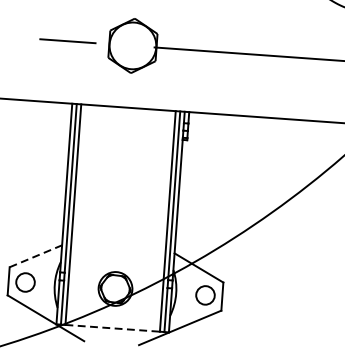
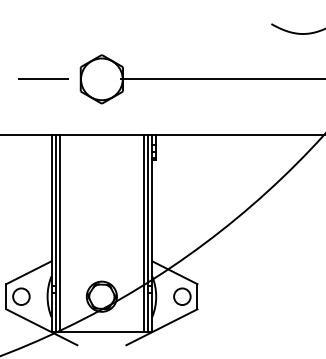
line: (36, 256) -> (29, 272), dashed -> solid
line: (113, 327) -> (102, 331), dashed -> solid

